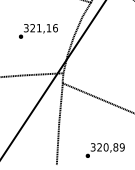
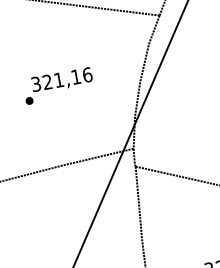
text: (38, 31) -> (58, 86), moved

